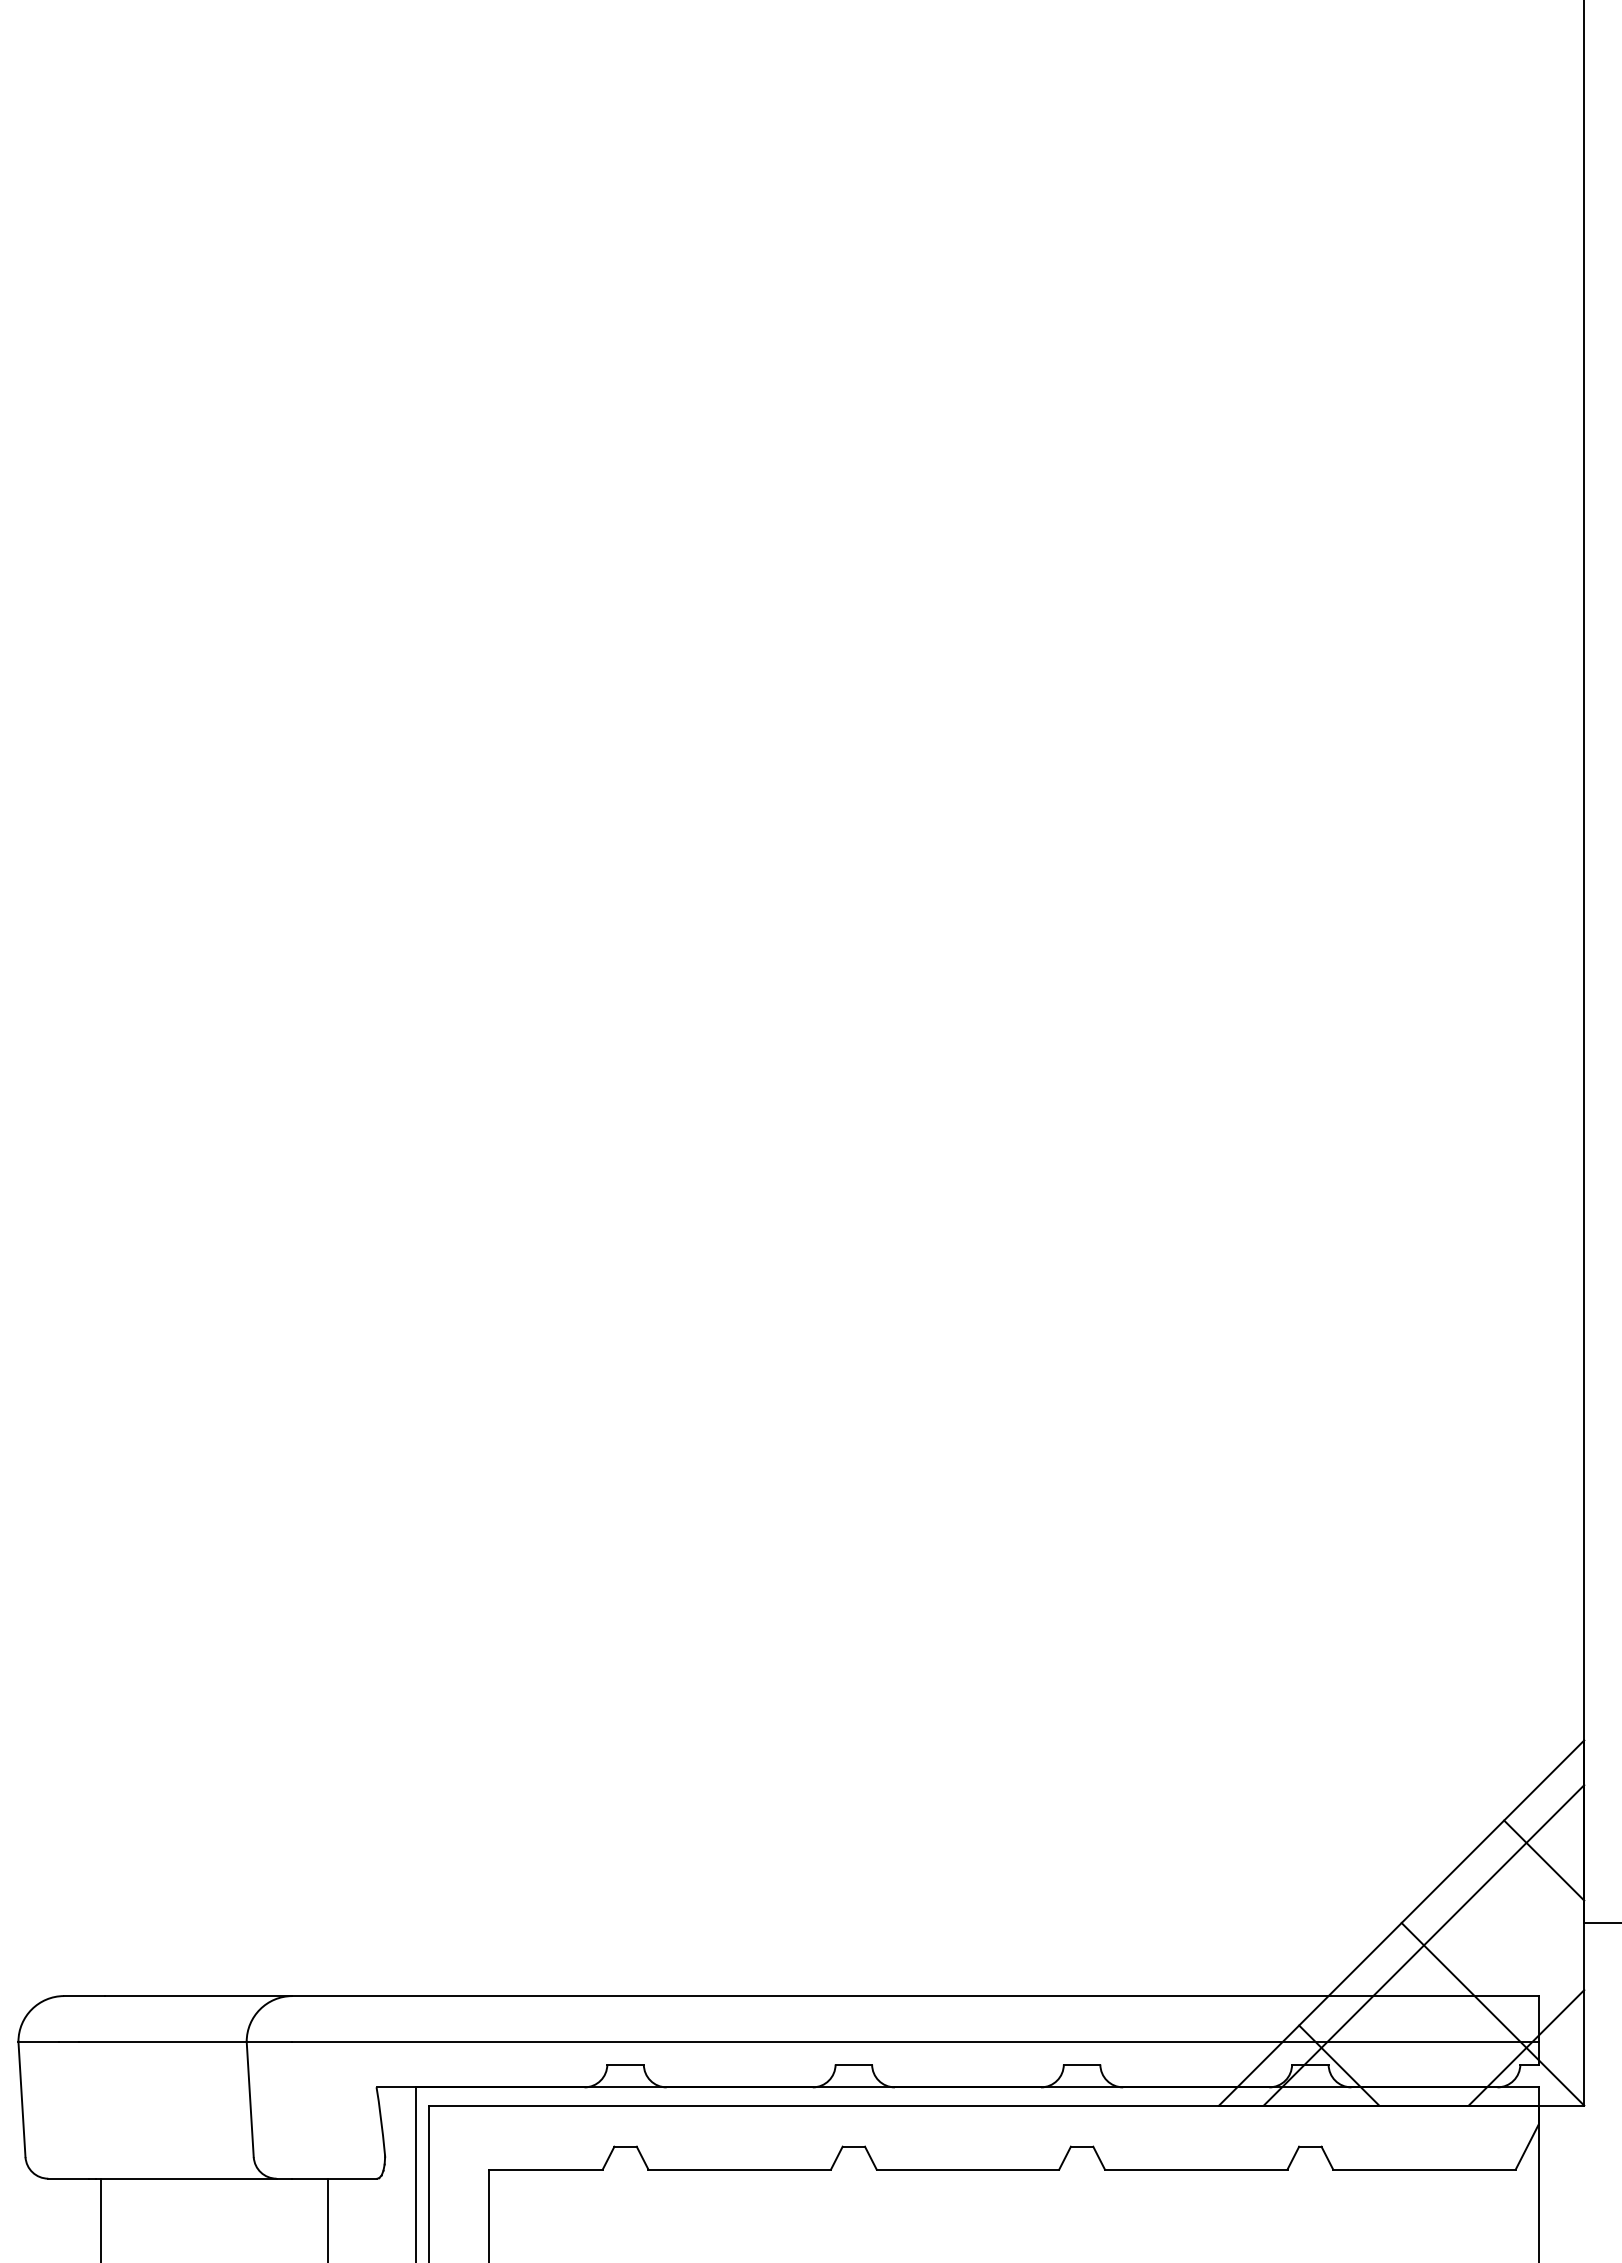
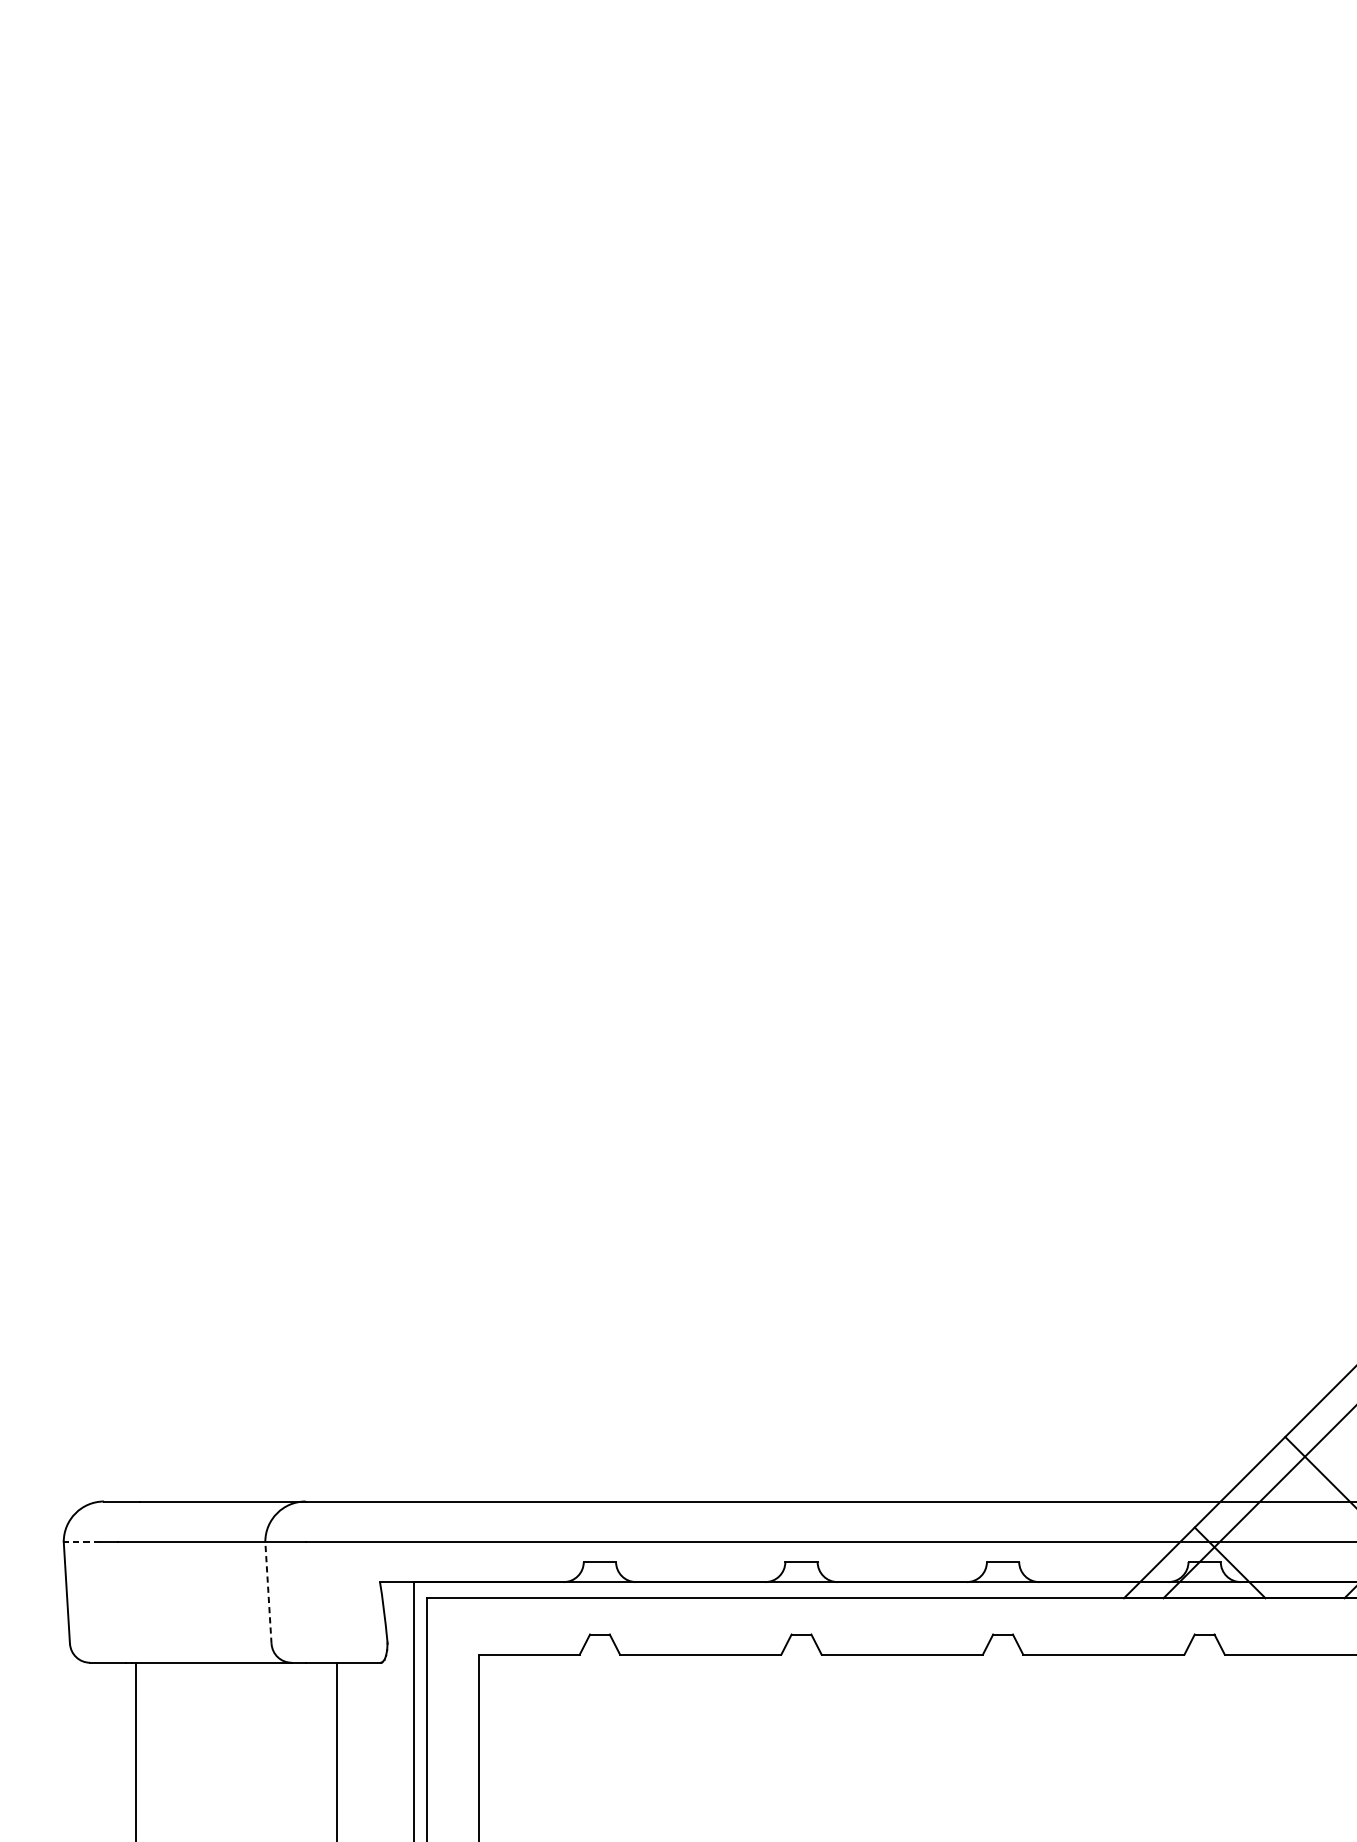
line: (38, 2041) -> (81, 1541), solid -> dashed
line: (250, 2099) -> (268, 1592), solid -> dashed

